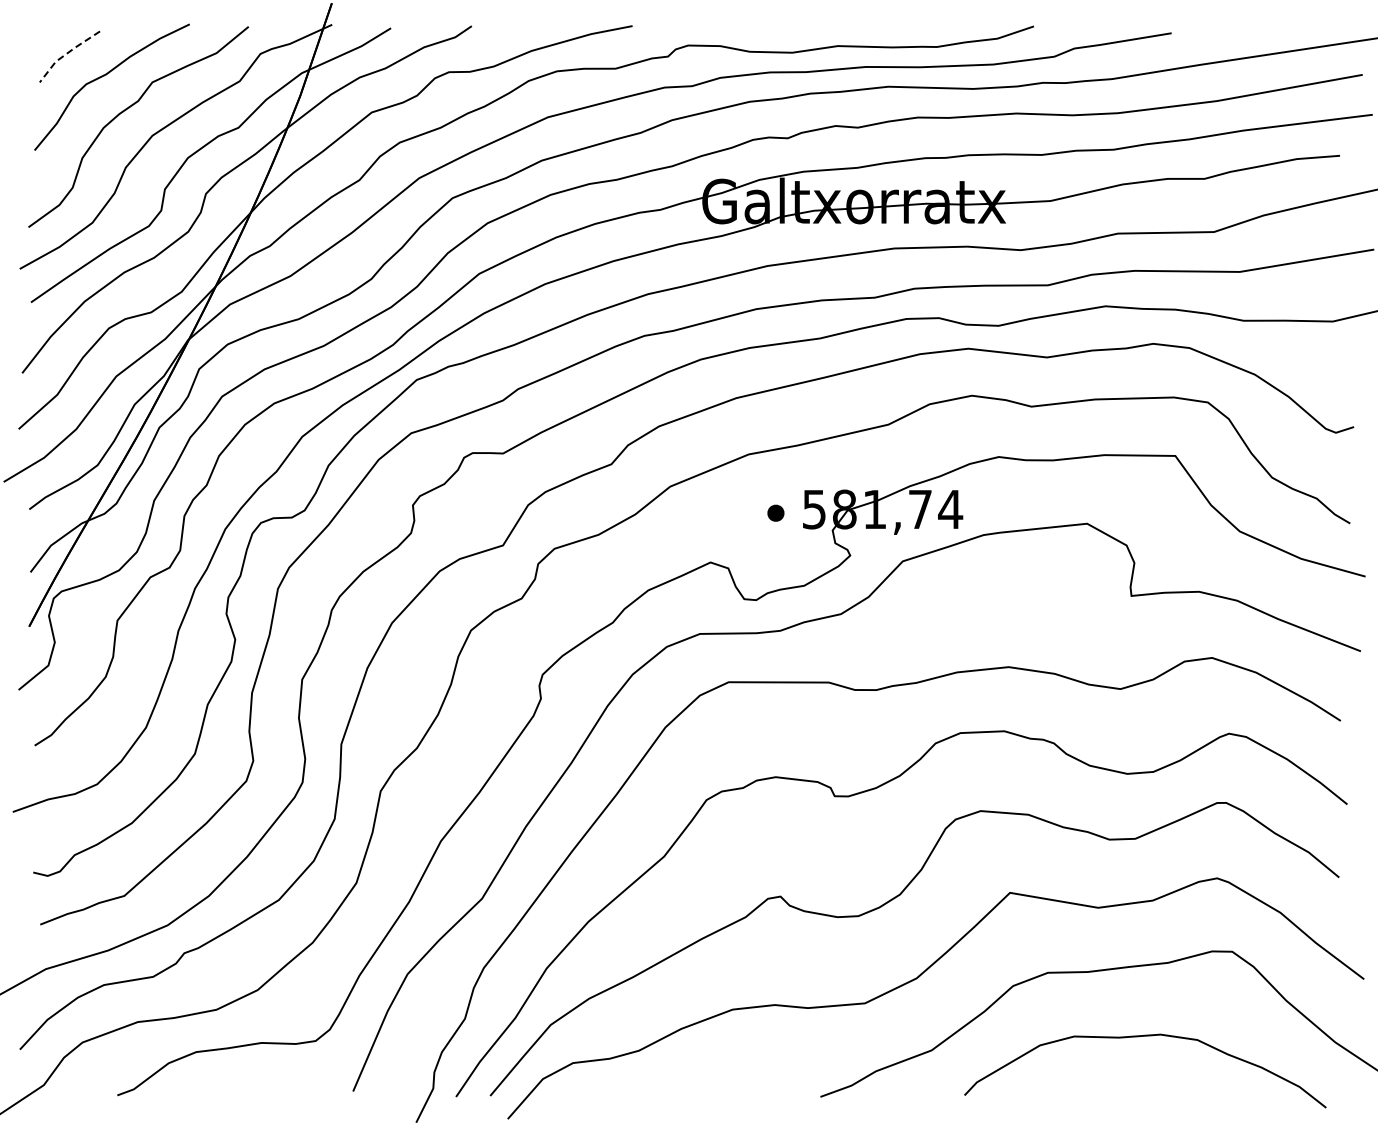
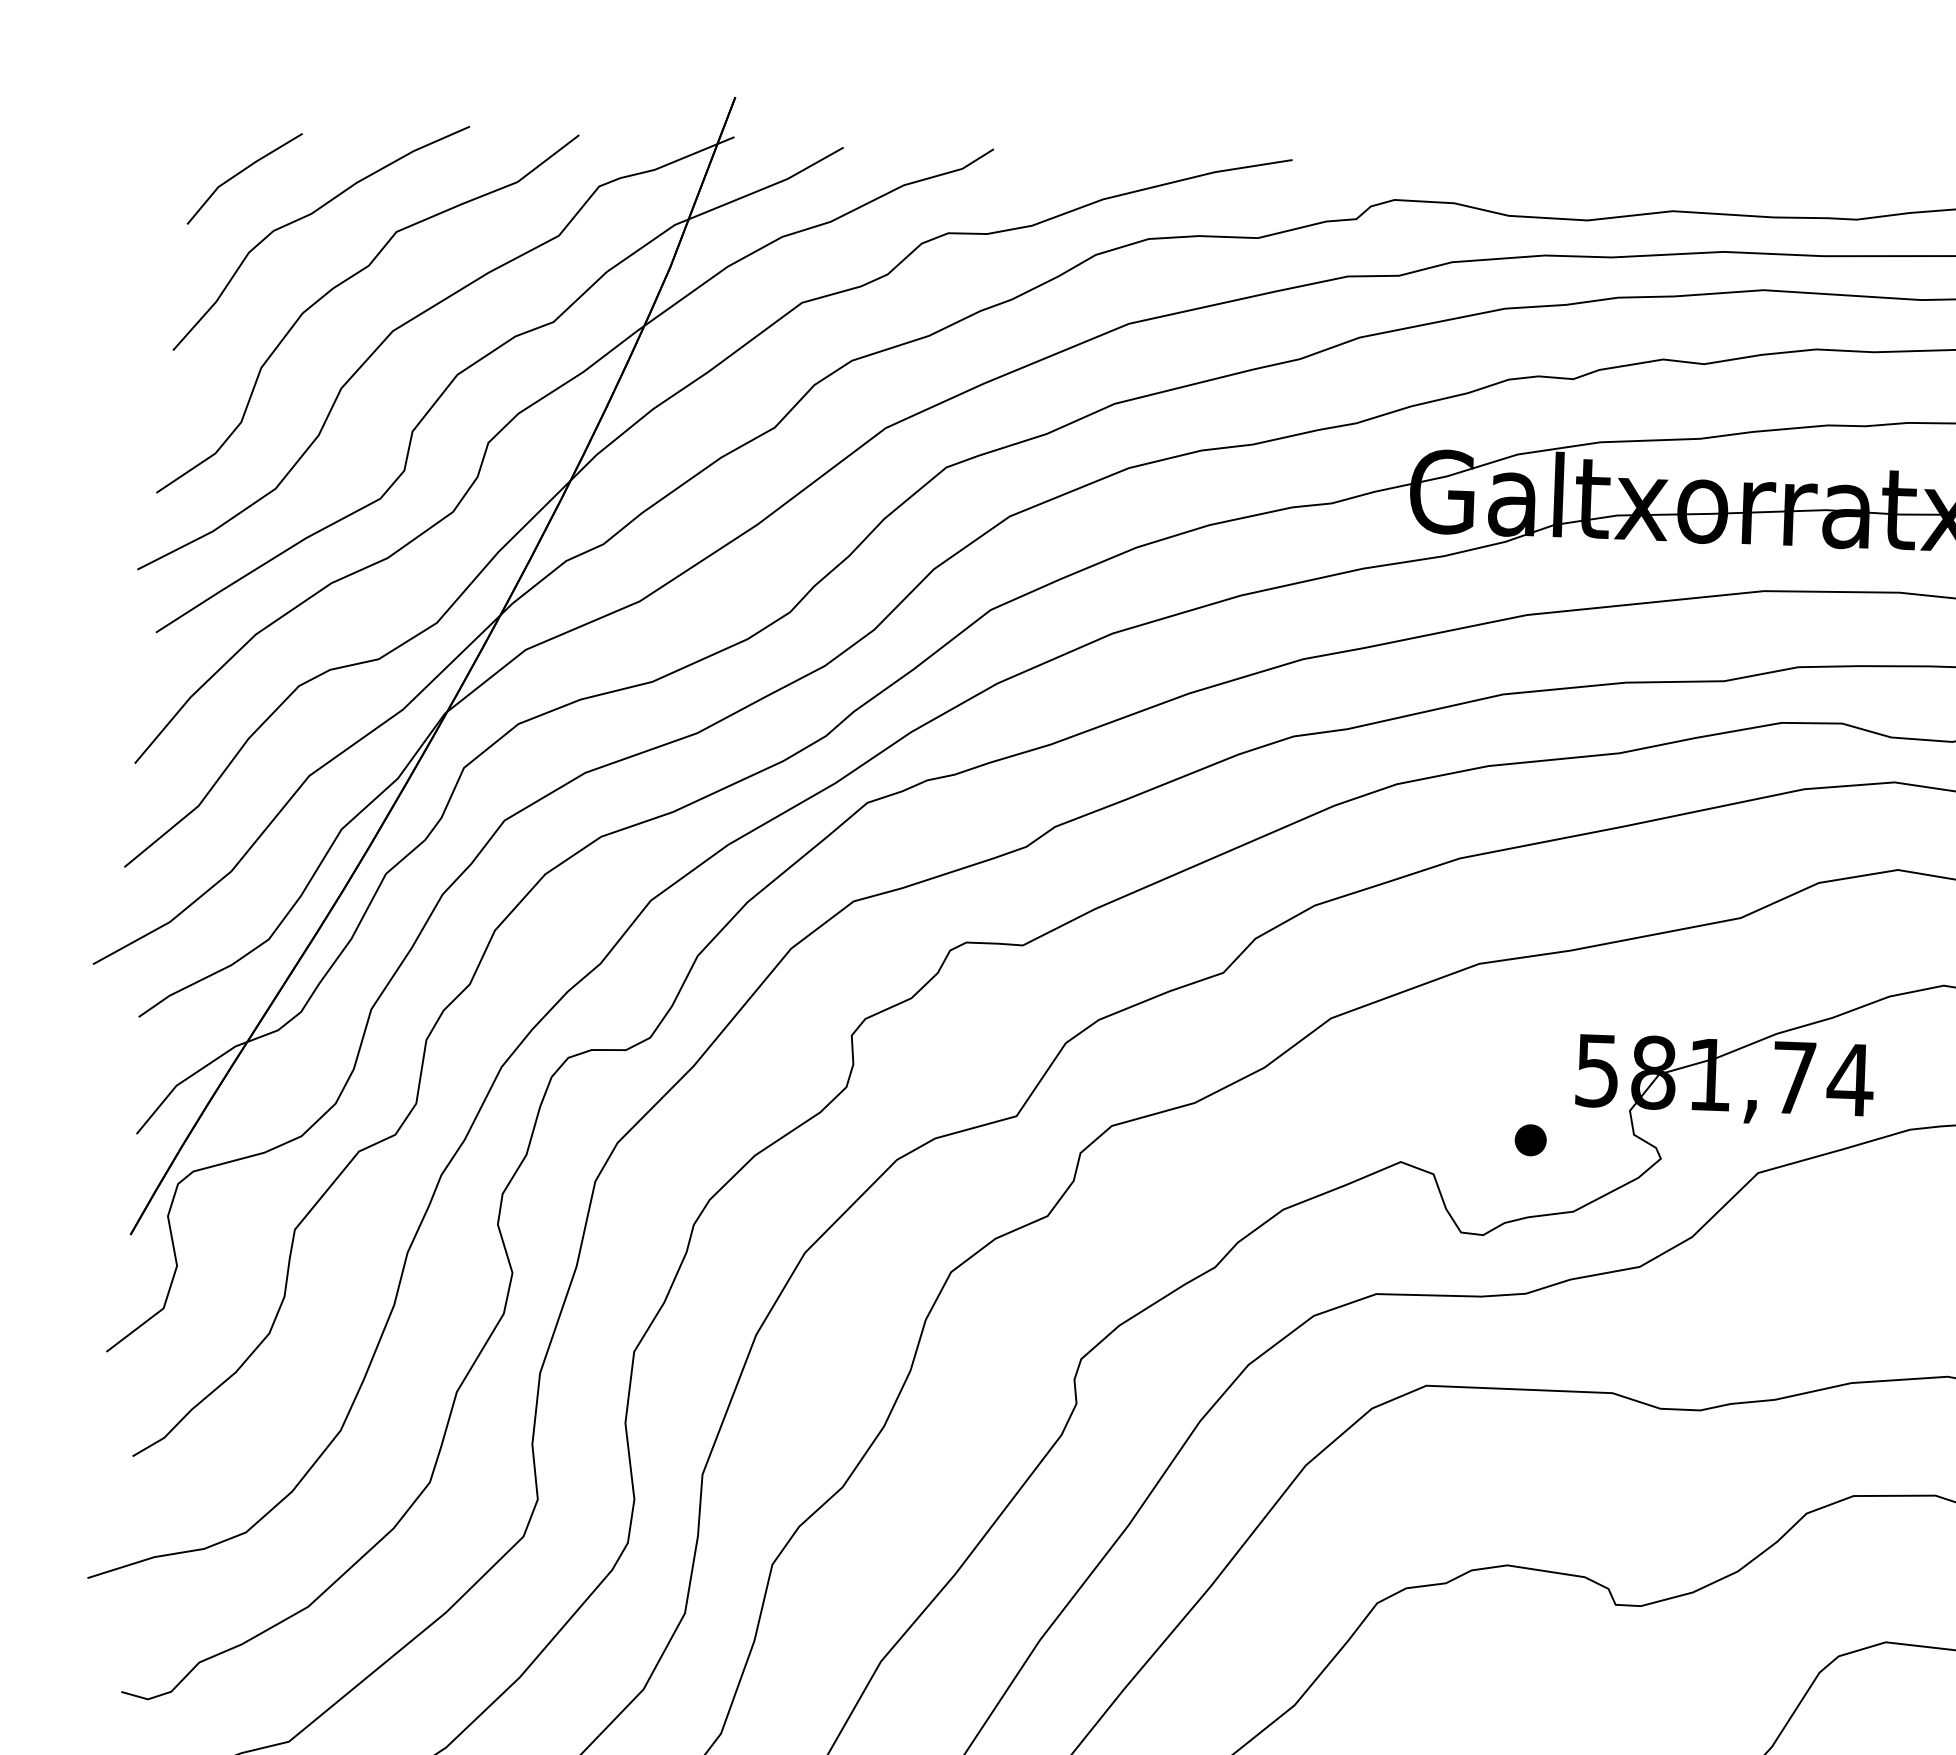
line: (66, 53) -> (238, 172), dashed -> solid
part: (775, 512) -> (1529, 1138), moved

